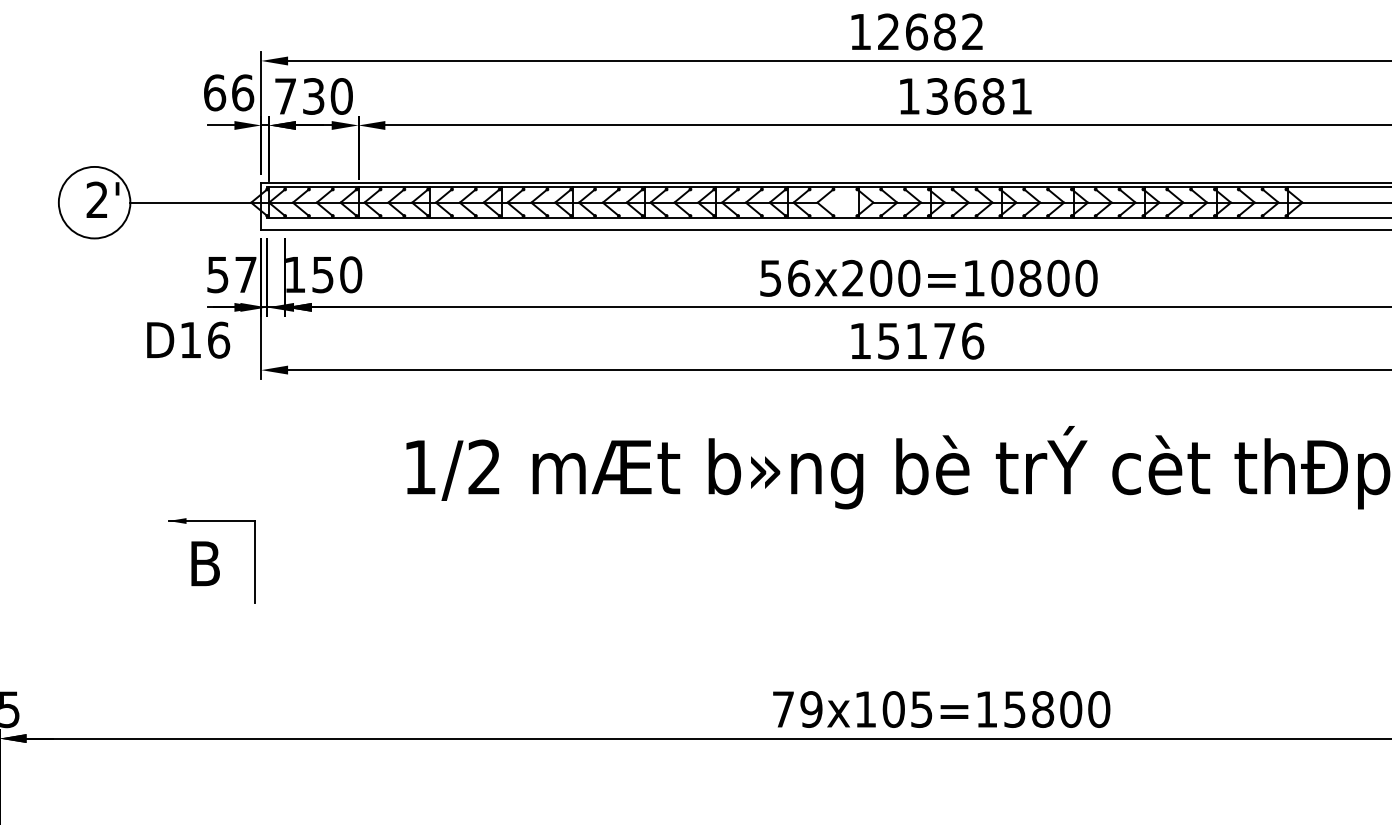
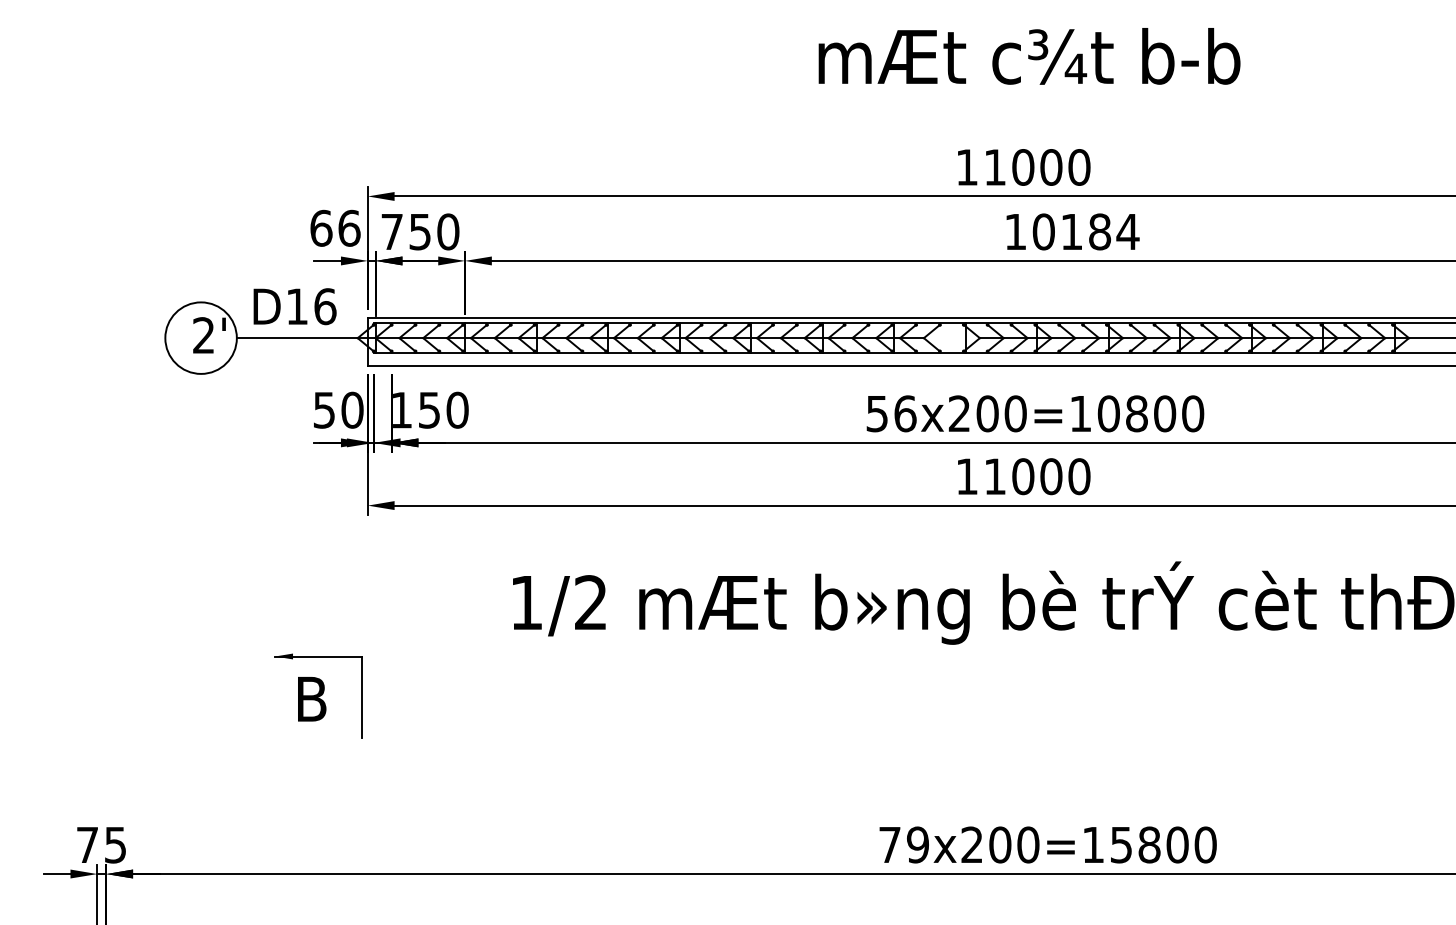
text: (930, 32) -> (1037, 167), 12682 -> 11000
text: (313, 96) -> (420, 231), 730 -> 750
text: (978, 96) -> (1085, 231), 13681 -> 10184
text: (245, 274) -> (352, 409), 57 -> 50
text: (187, 340) -> (294, 306), moved
text: (930, 341) -> (1037, 476), 15176 -> 11000
text: (893, 709) -> (1000, 844), 79x105=15800 -> 79x200=15800

